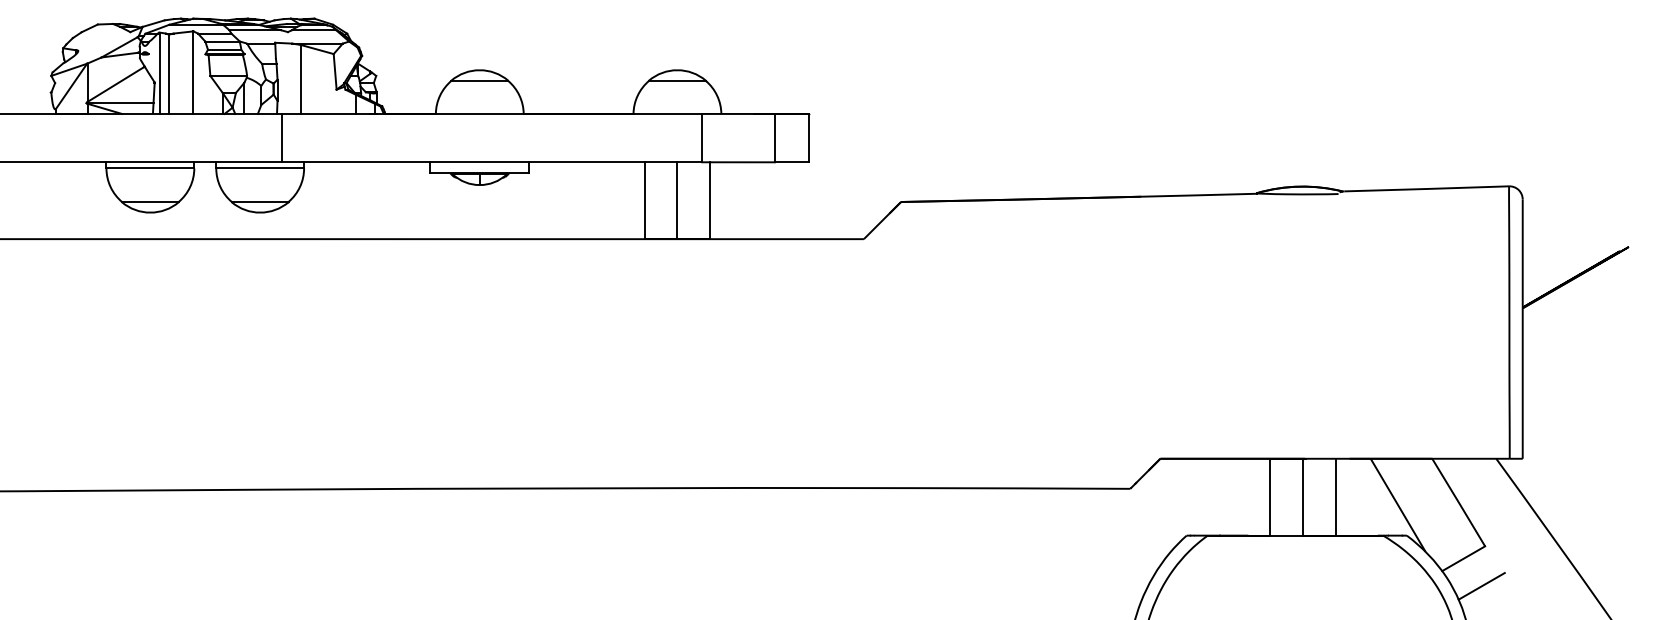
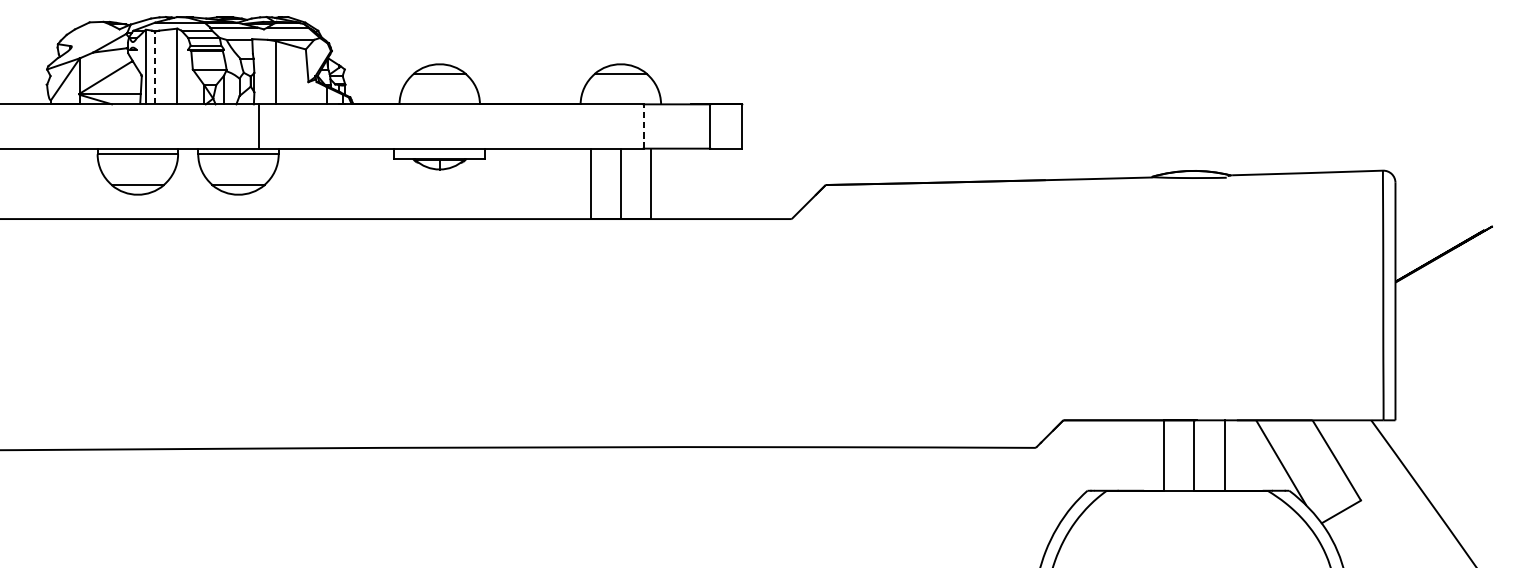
line: (169, 74) -> (155, 68), solid -> dashed
line: (702, 137) -> (643, 125), solid -> dashed
line: (1481, 586) -> (1357, 537), removed

